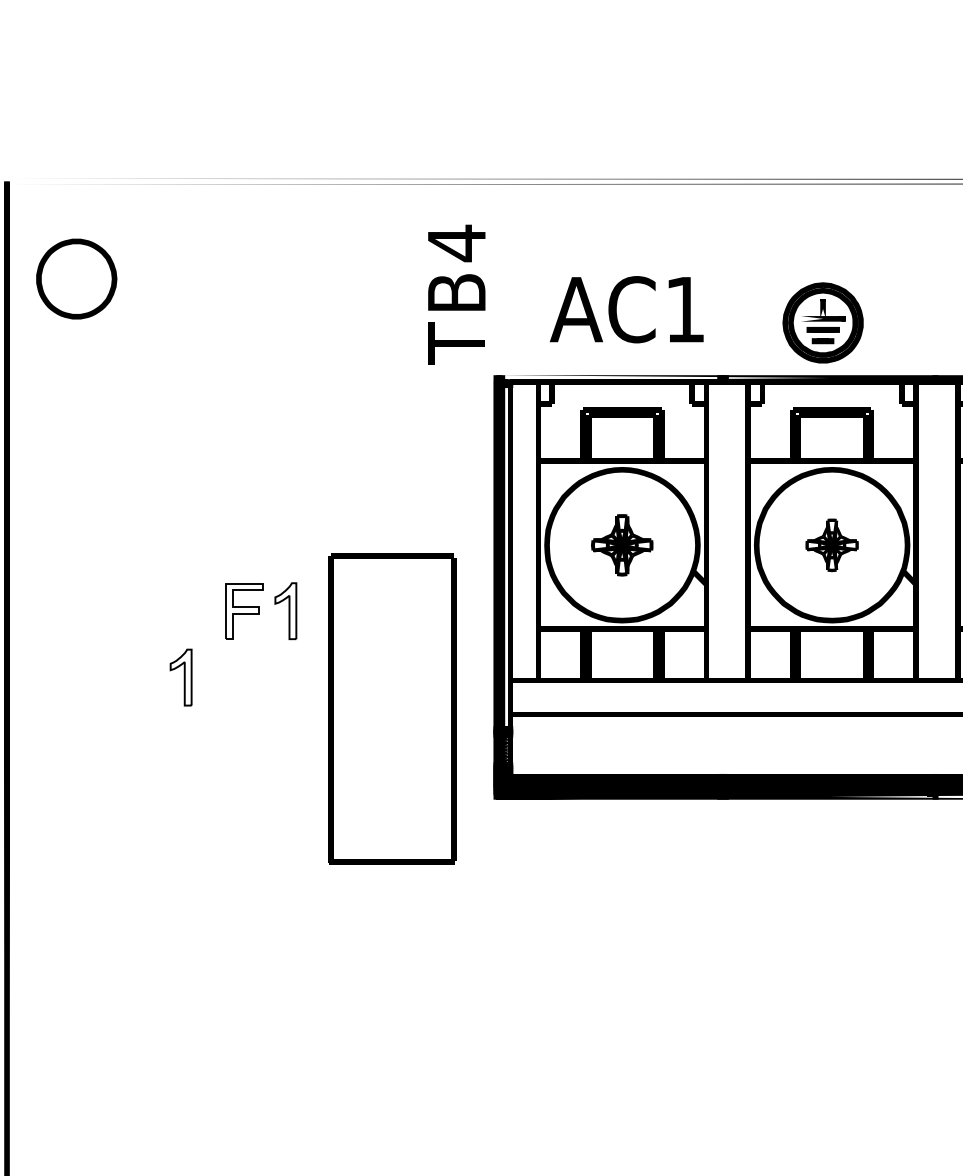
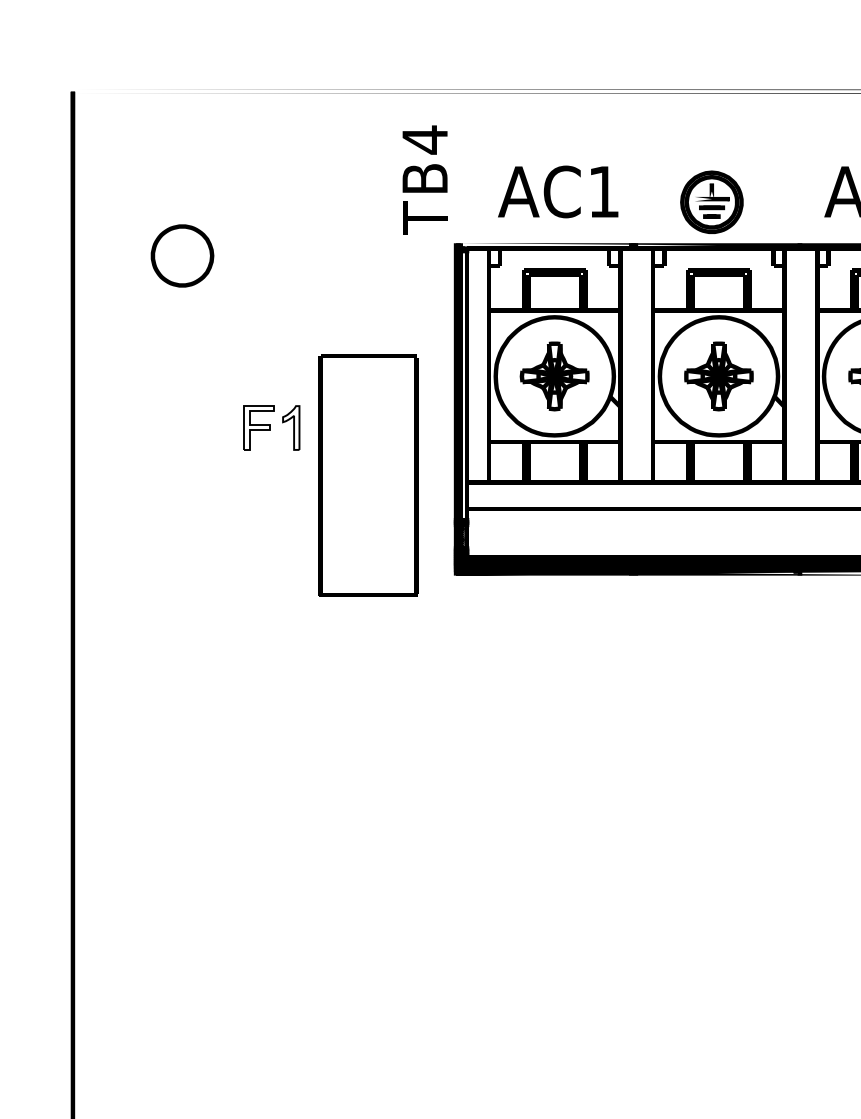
part: (76, 278) -> (182, 255), moved
part: (622, 545) -> (554, 376), size x1.43
part: (831, 545) -> (718, 376), size x1.67
part: (181, 676) -> (209, 479), removed
part: (392, 708) -> (368, 475), moved

